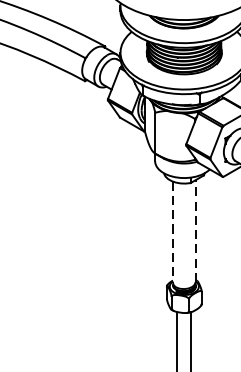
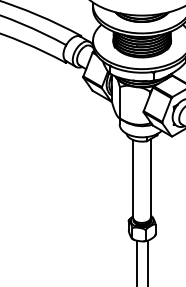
line: (195, 230) -> (150, 177), dashed -> solid
line: (173, 232) -> (133, 179), dashed -> solid

